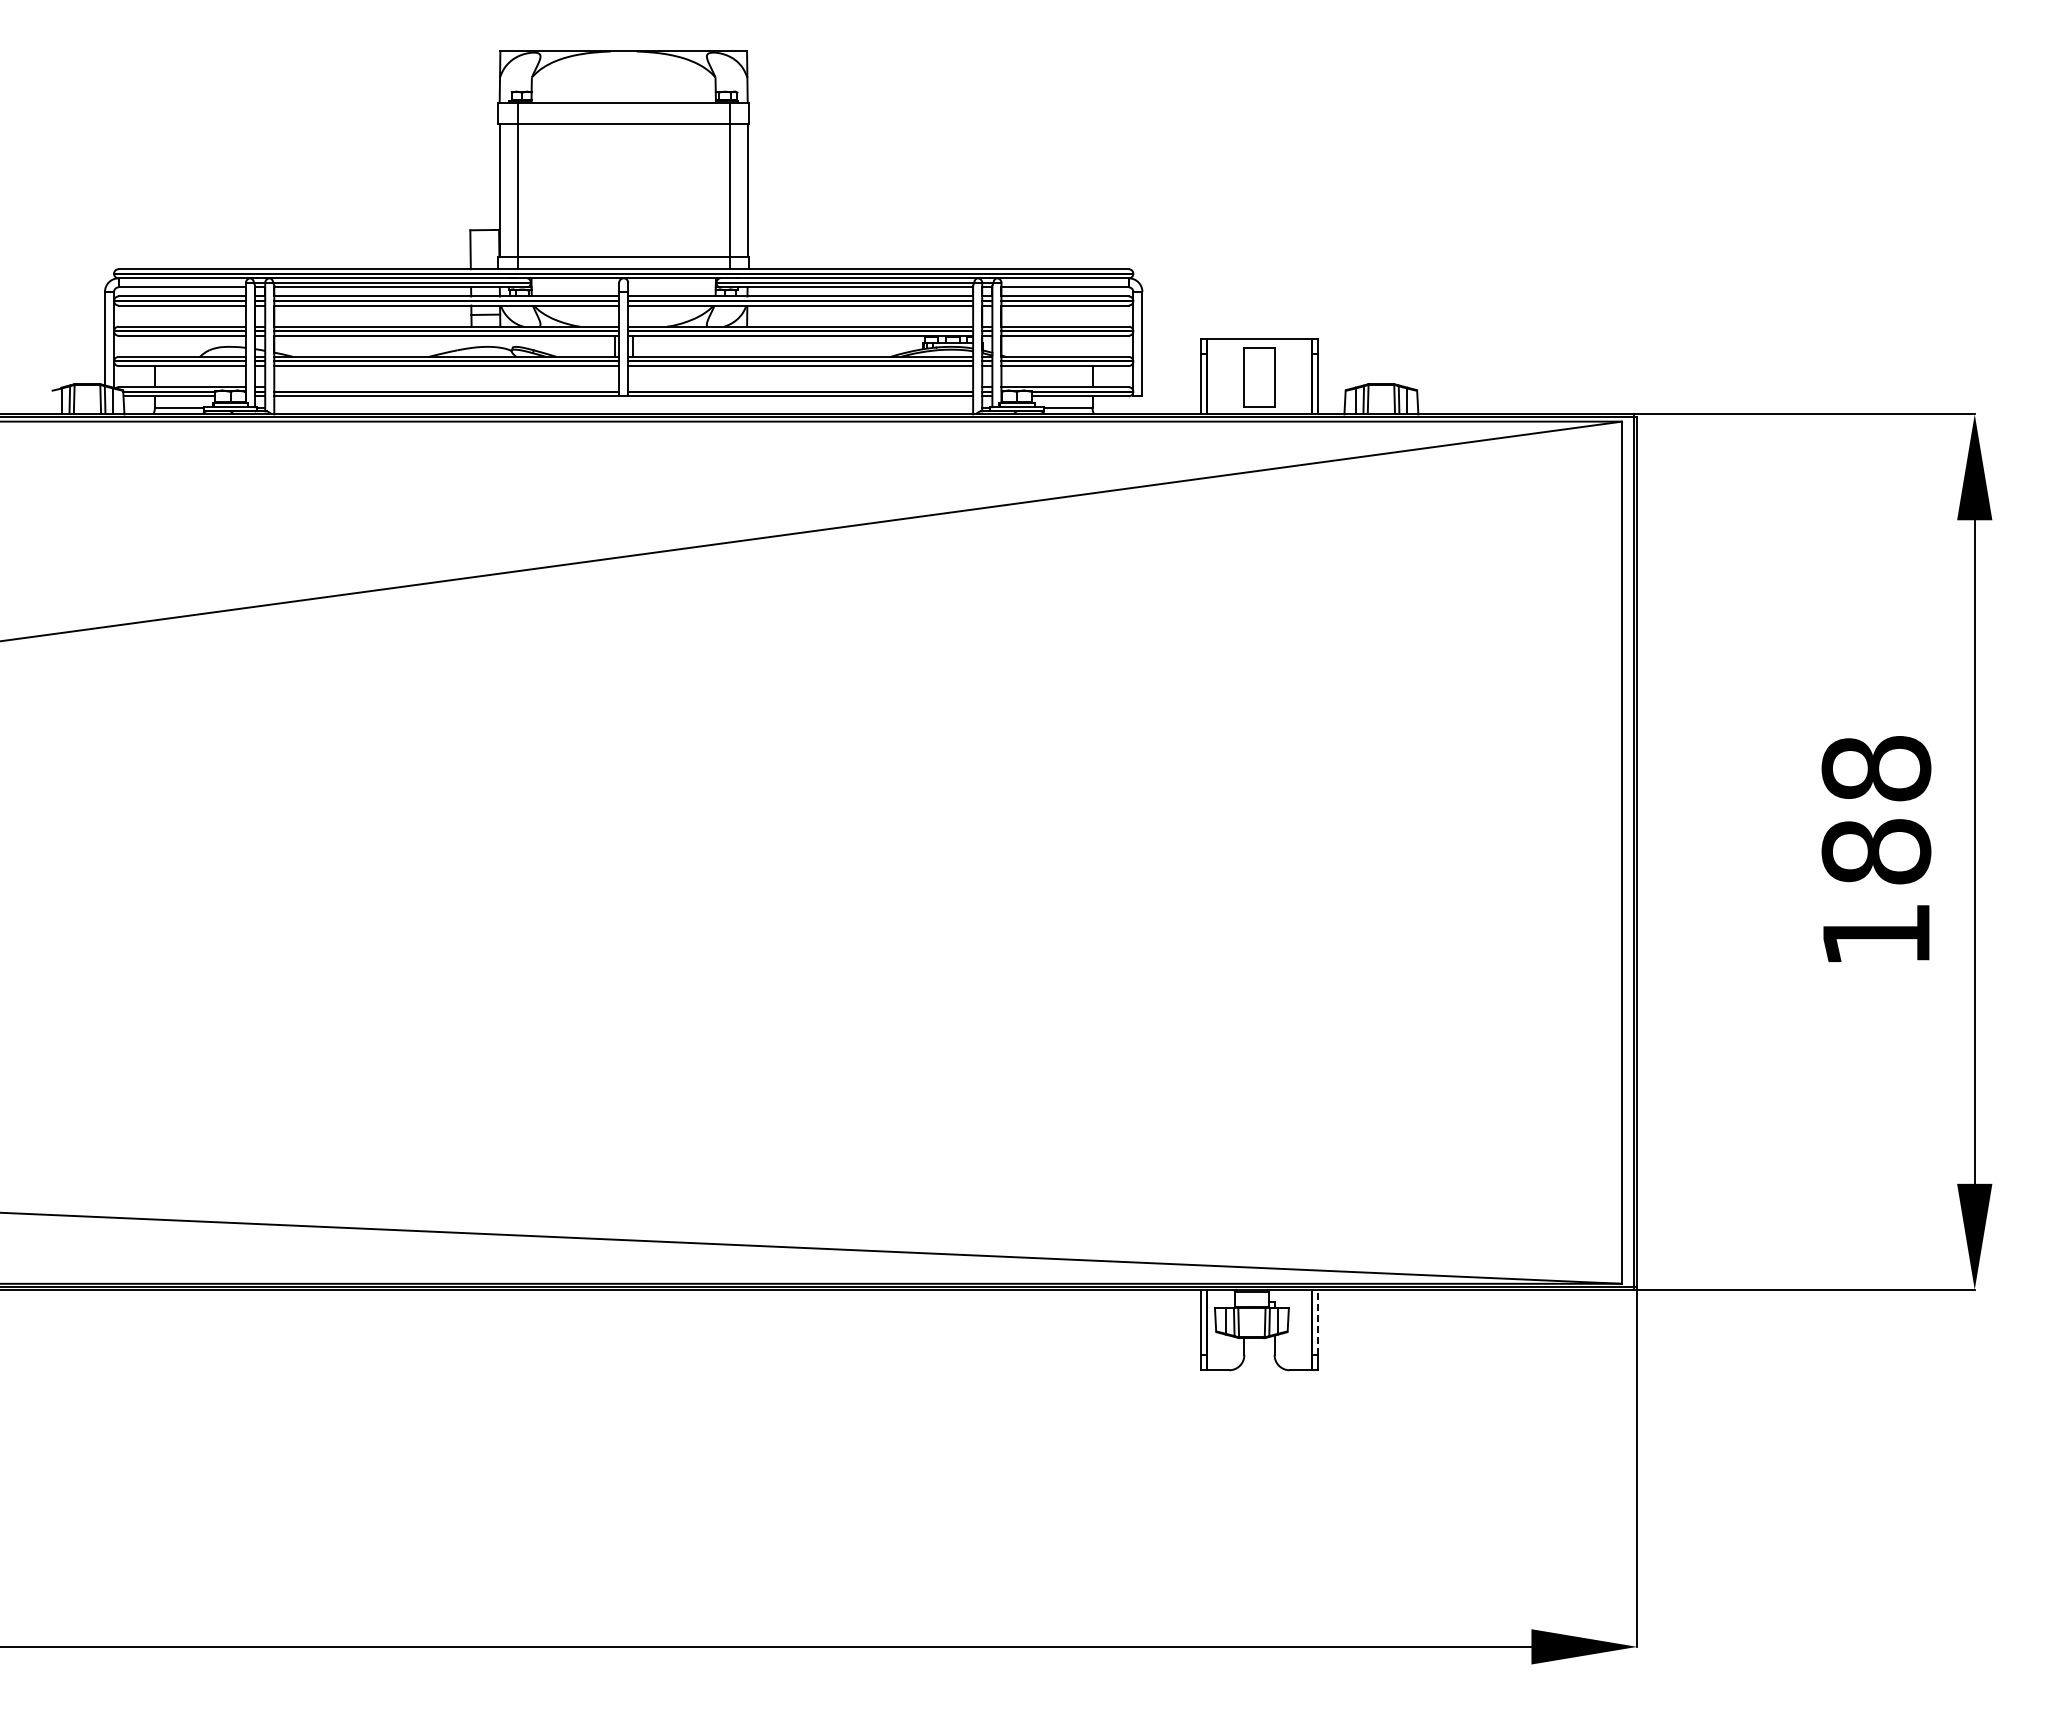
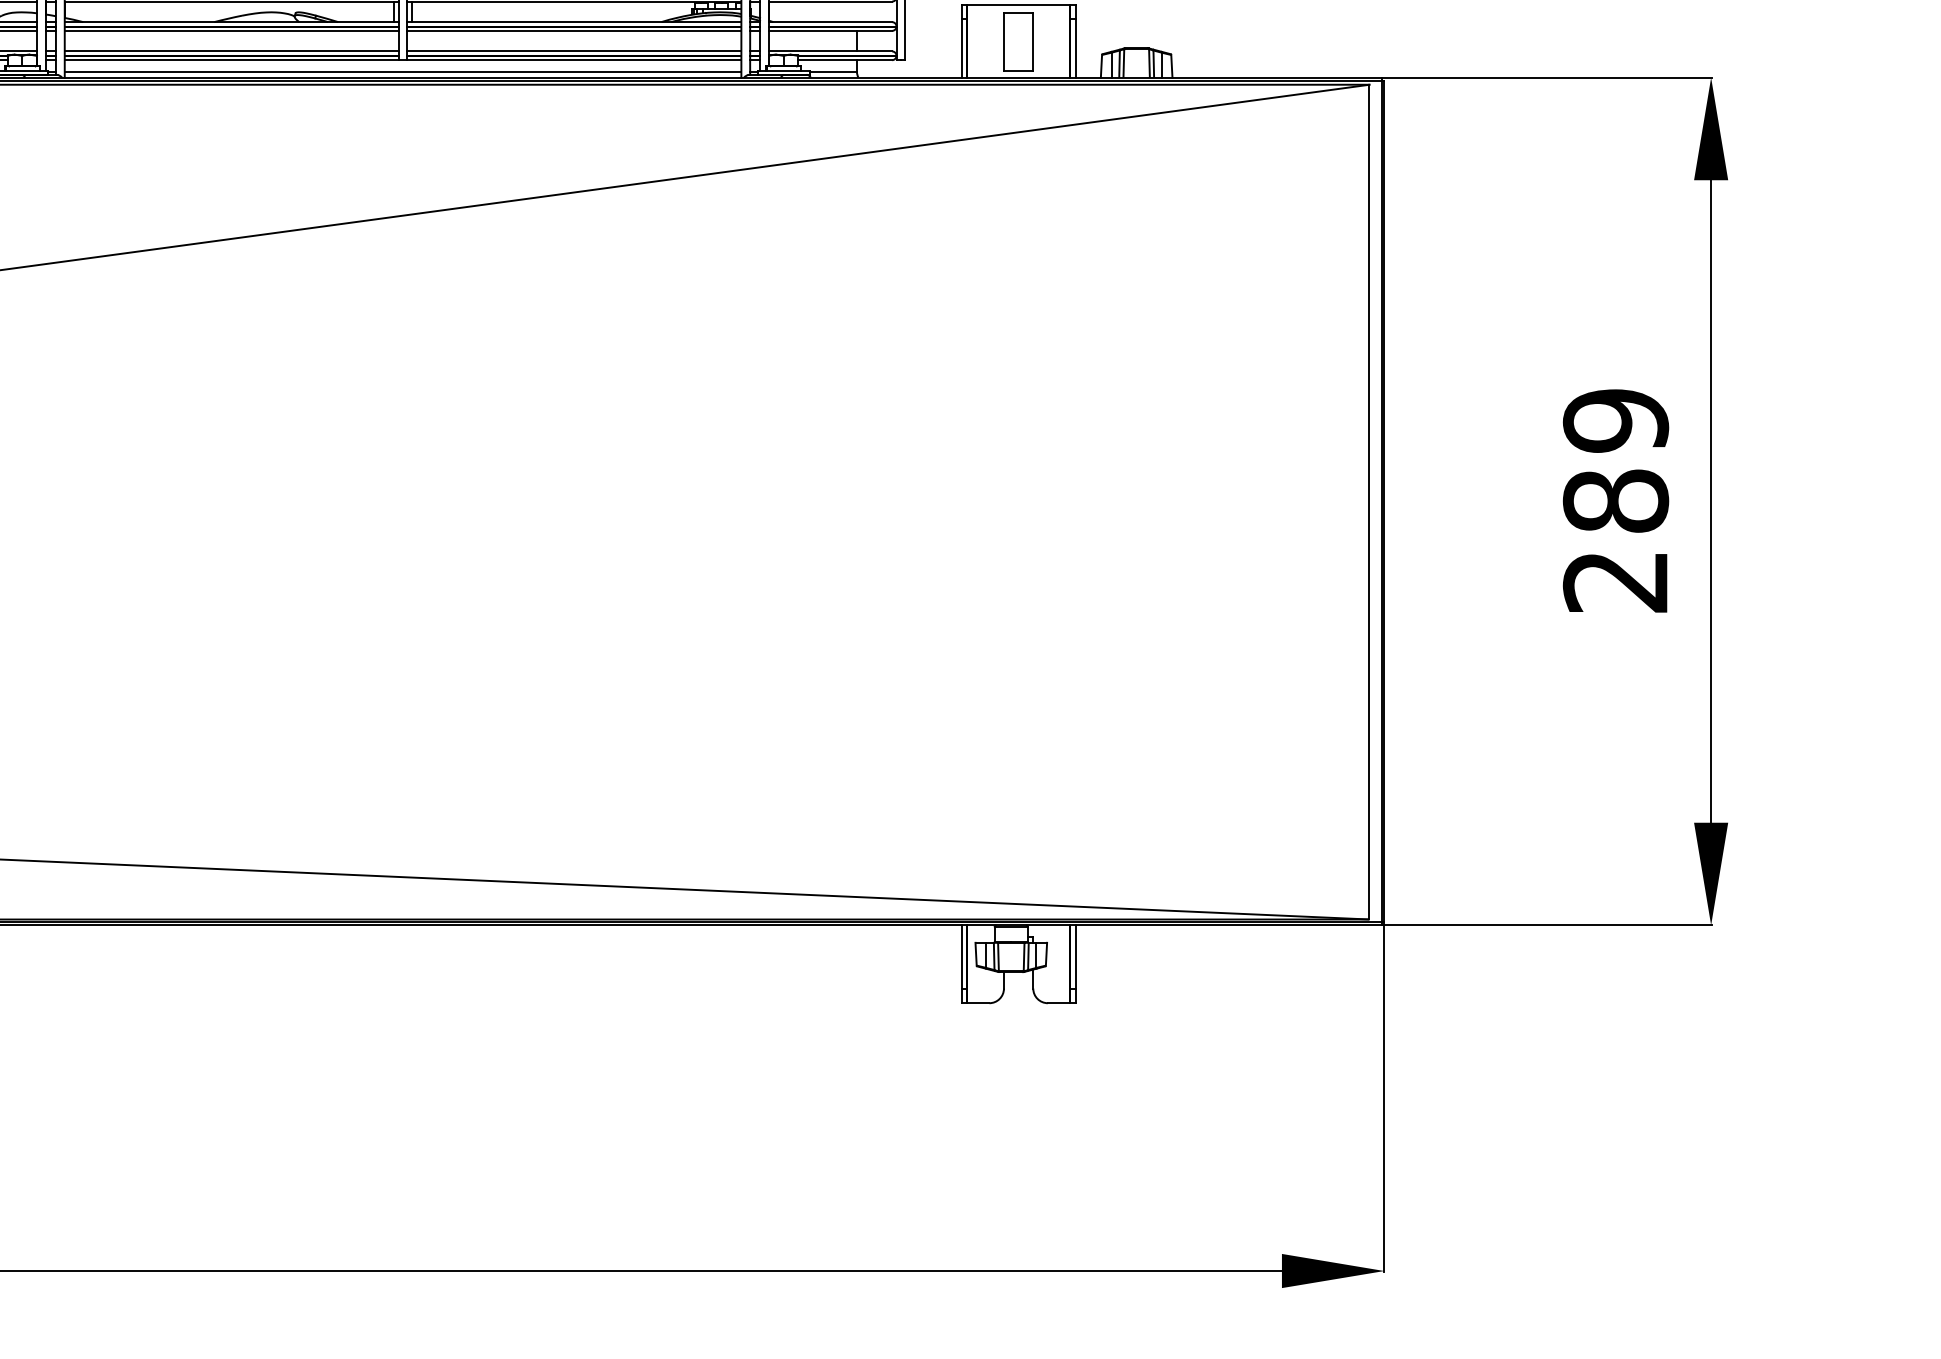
line: (446, 387) -> (231, 51), added
line: (800, 387) -> (574, 51), added
line: (623, 408) -> (402, 72), added
text: (1876, 851) -> (1616, 500), 188 -> 289
line: (1318, 1322) -> (1075, 956), dashed -> solid

